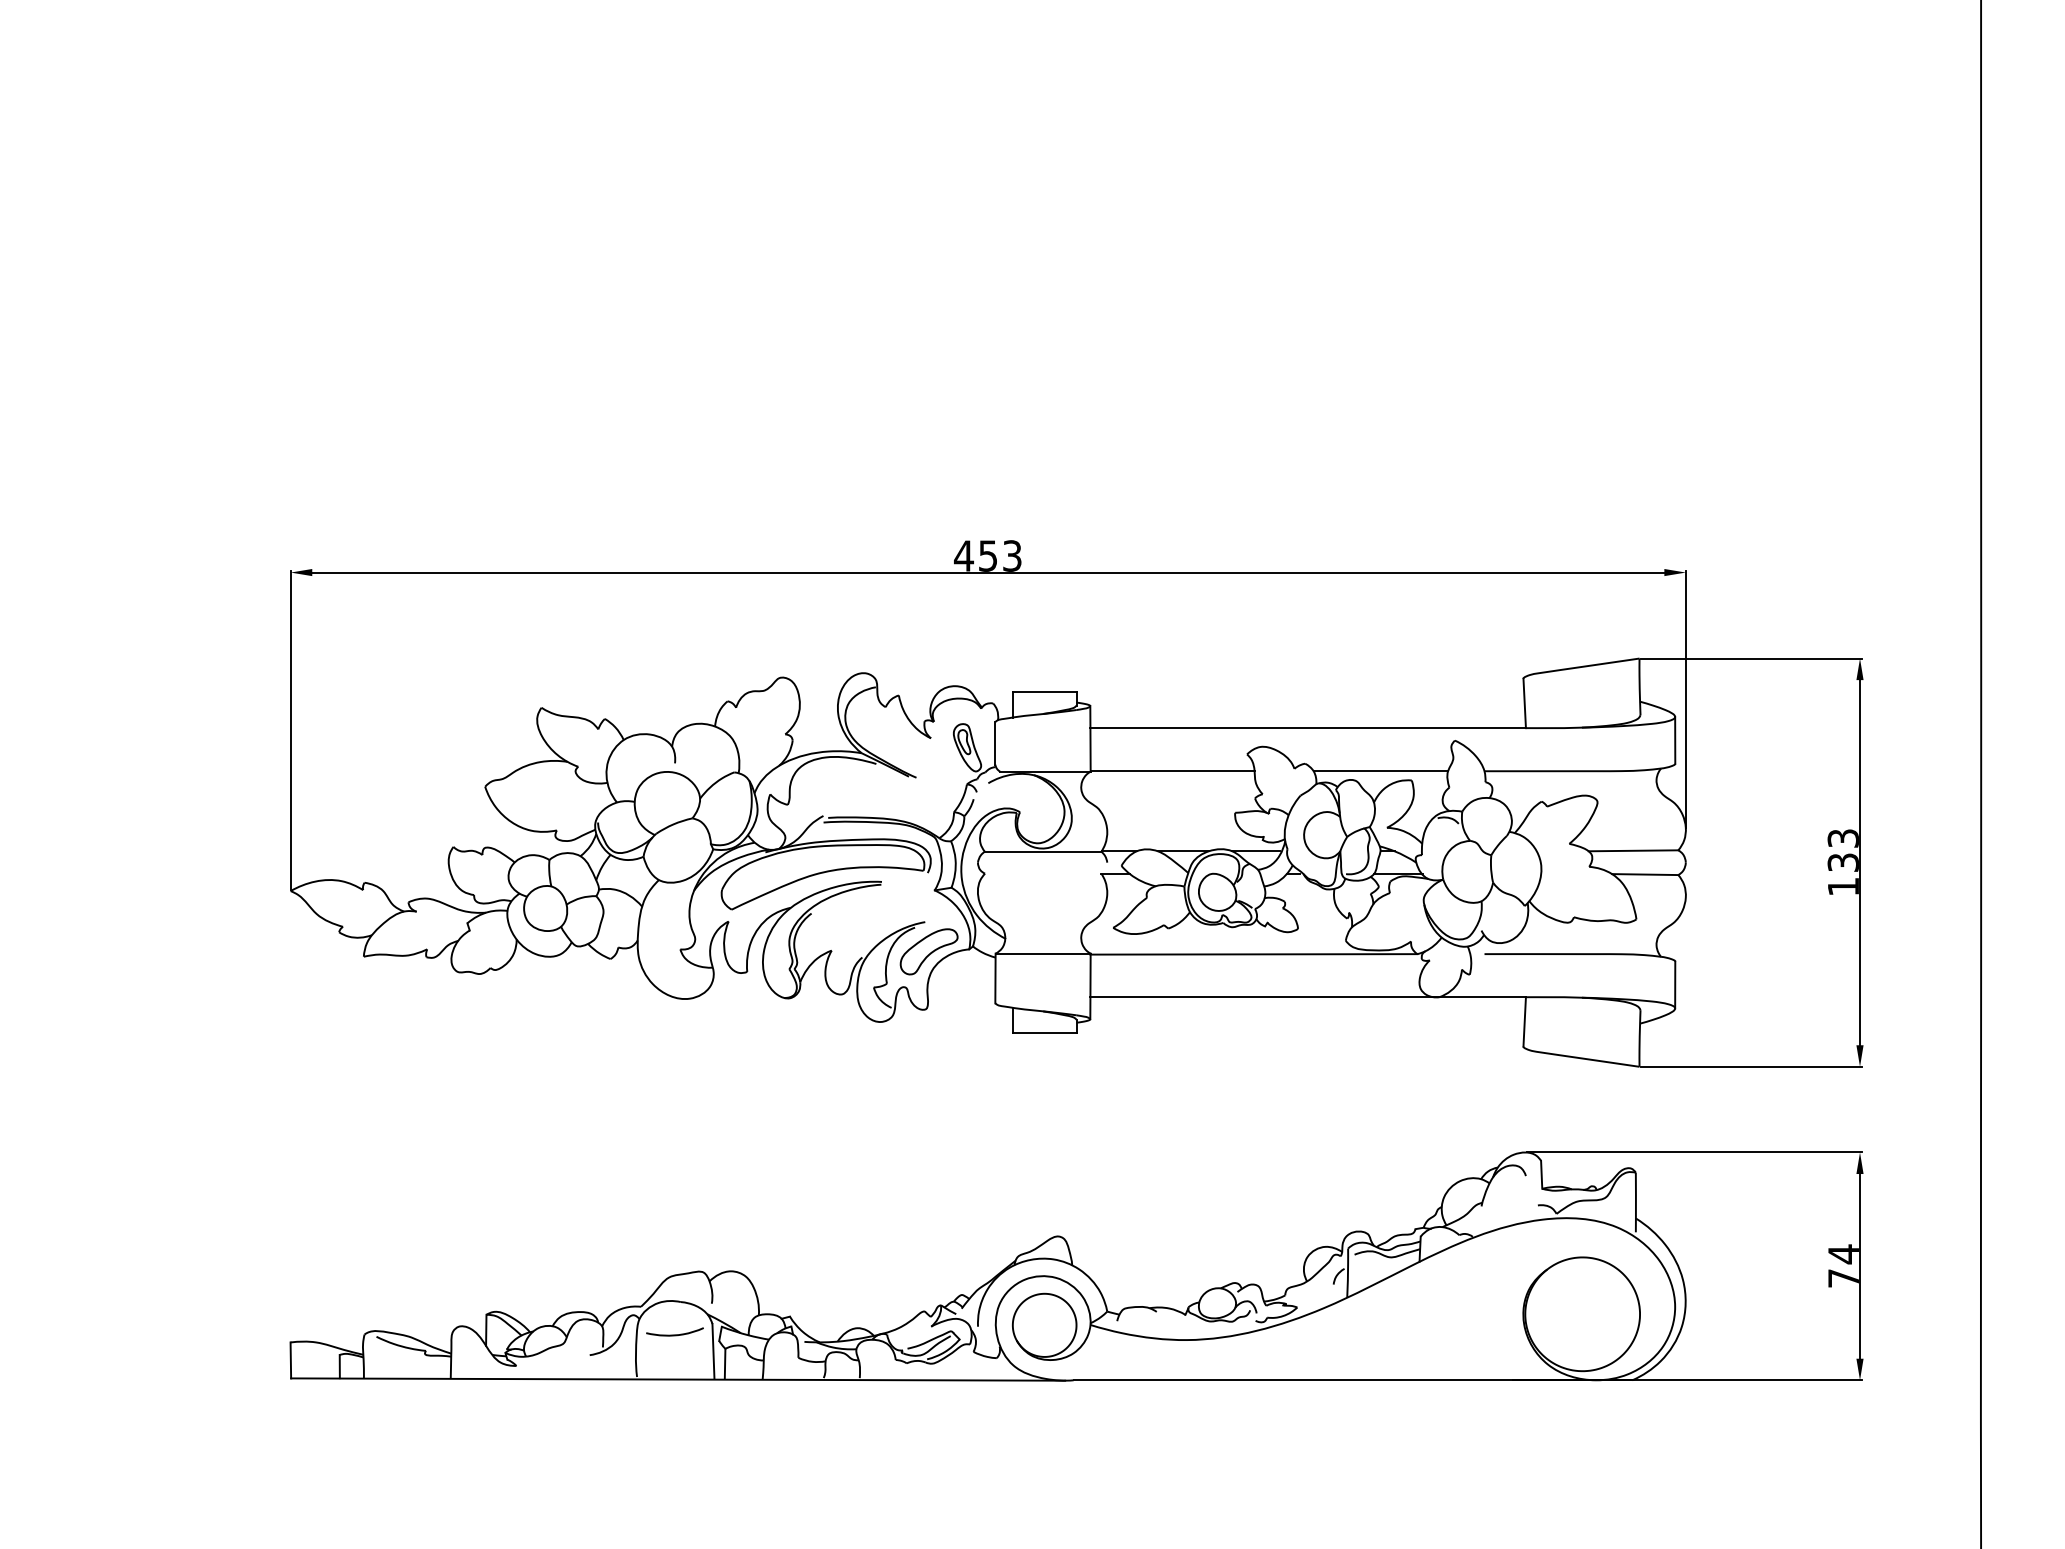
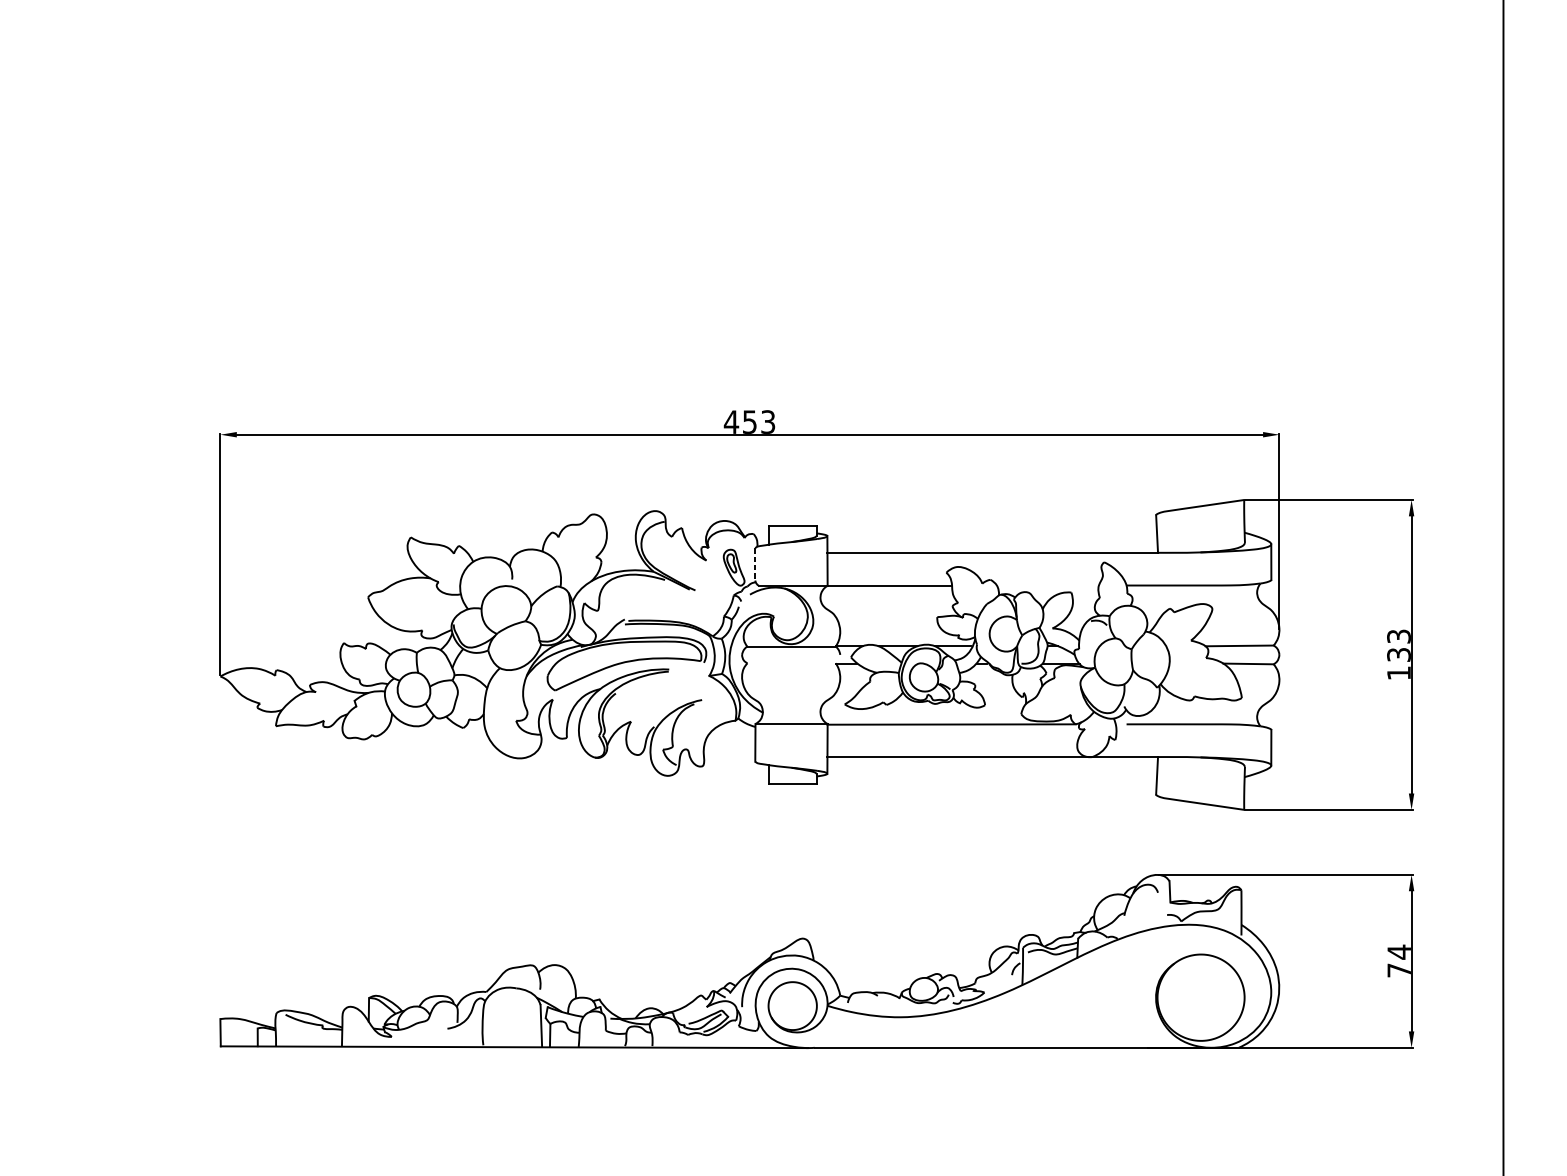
line: (995, 743) -> (755, 564), solid -> dashed
line: (1380, 771) -> (1047, 585), removed
part: (928, 951) -> (704, 722), removed
curve: (674, 1334) -> (511, 1013), removed

